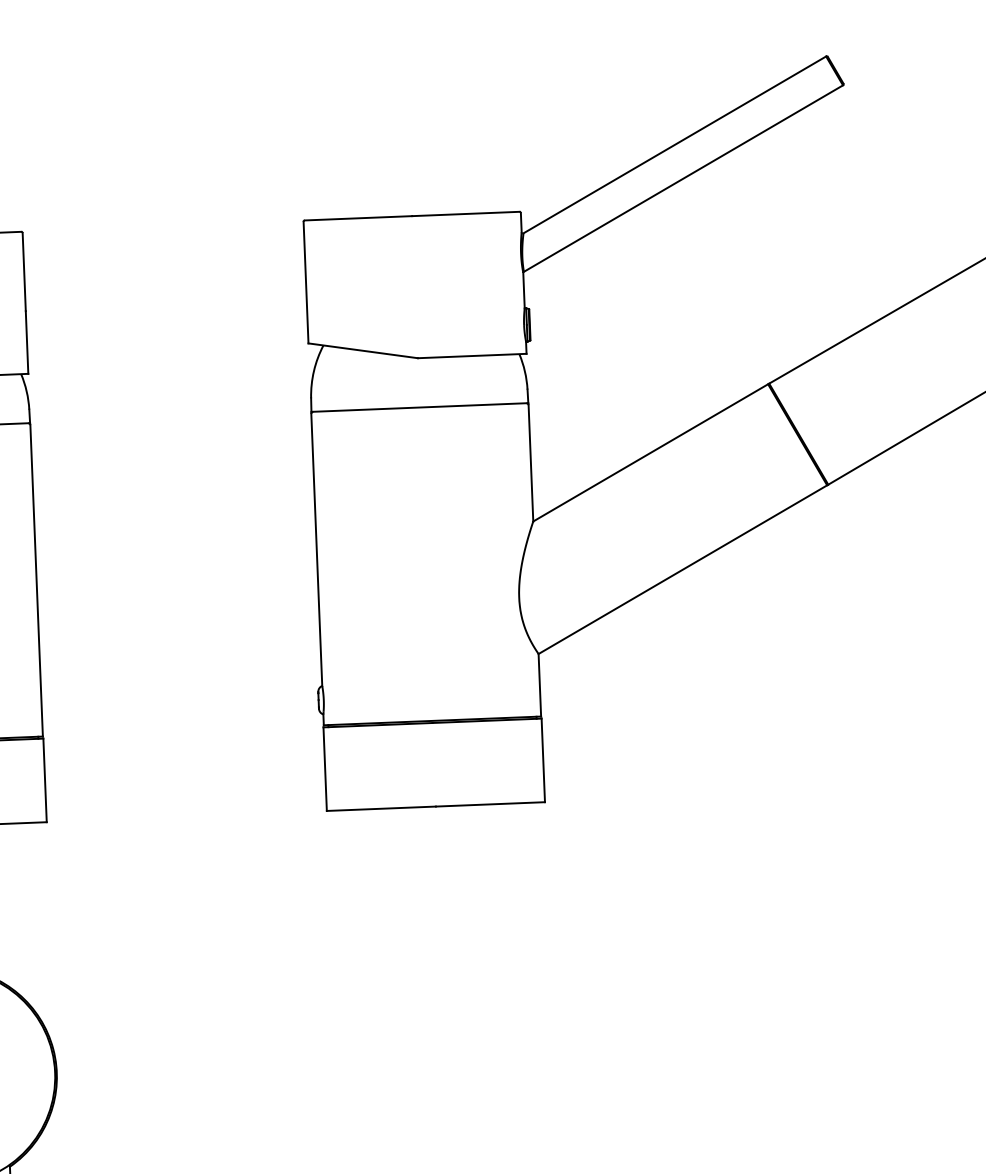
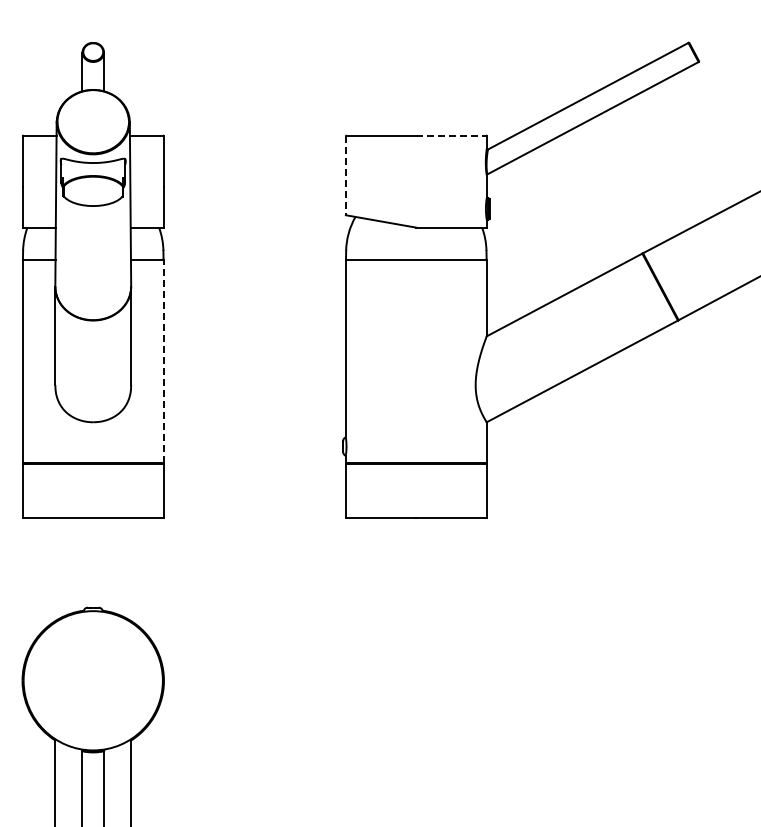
line: (466, 213) -> (451, 135), solid -> dashed
line: (305, 283) -> (345, 176), solid -> dashed
line: (36, 580) -> (163, 361), solid -> dashed

